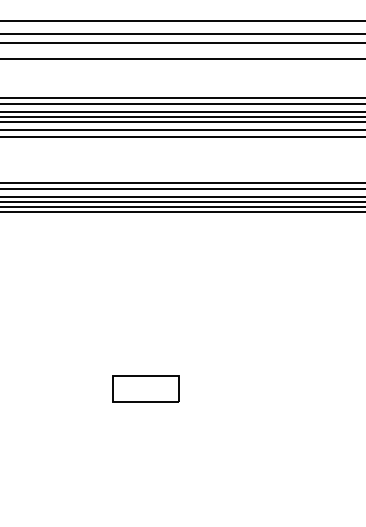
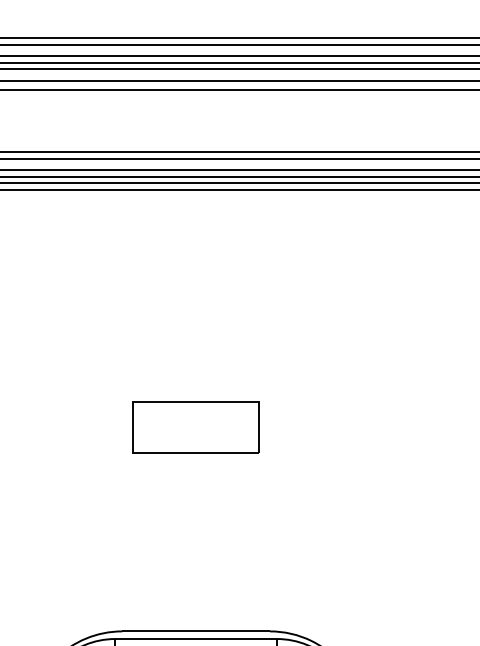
part: (145, 388) -> (195, 426), size x1.43

